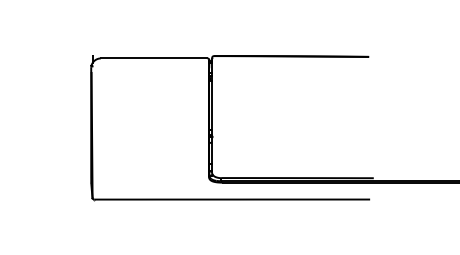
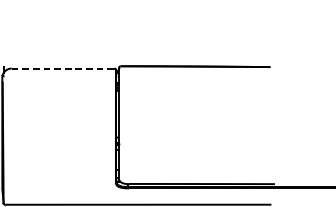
line: (154, 58) -> (63, 68), solid -> dashed

